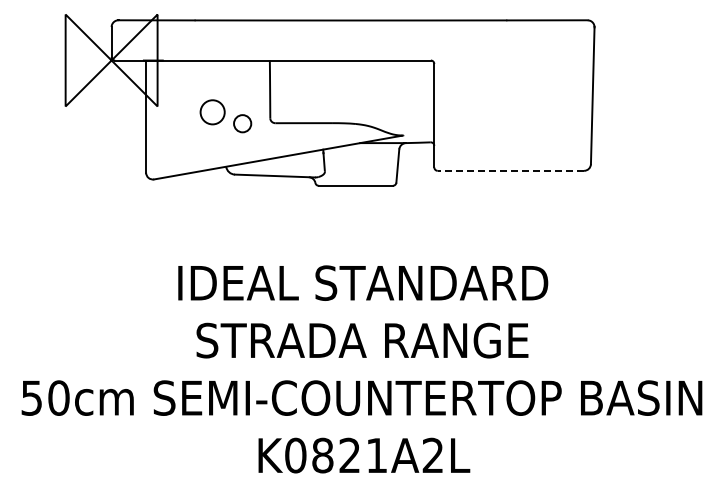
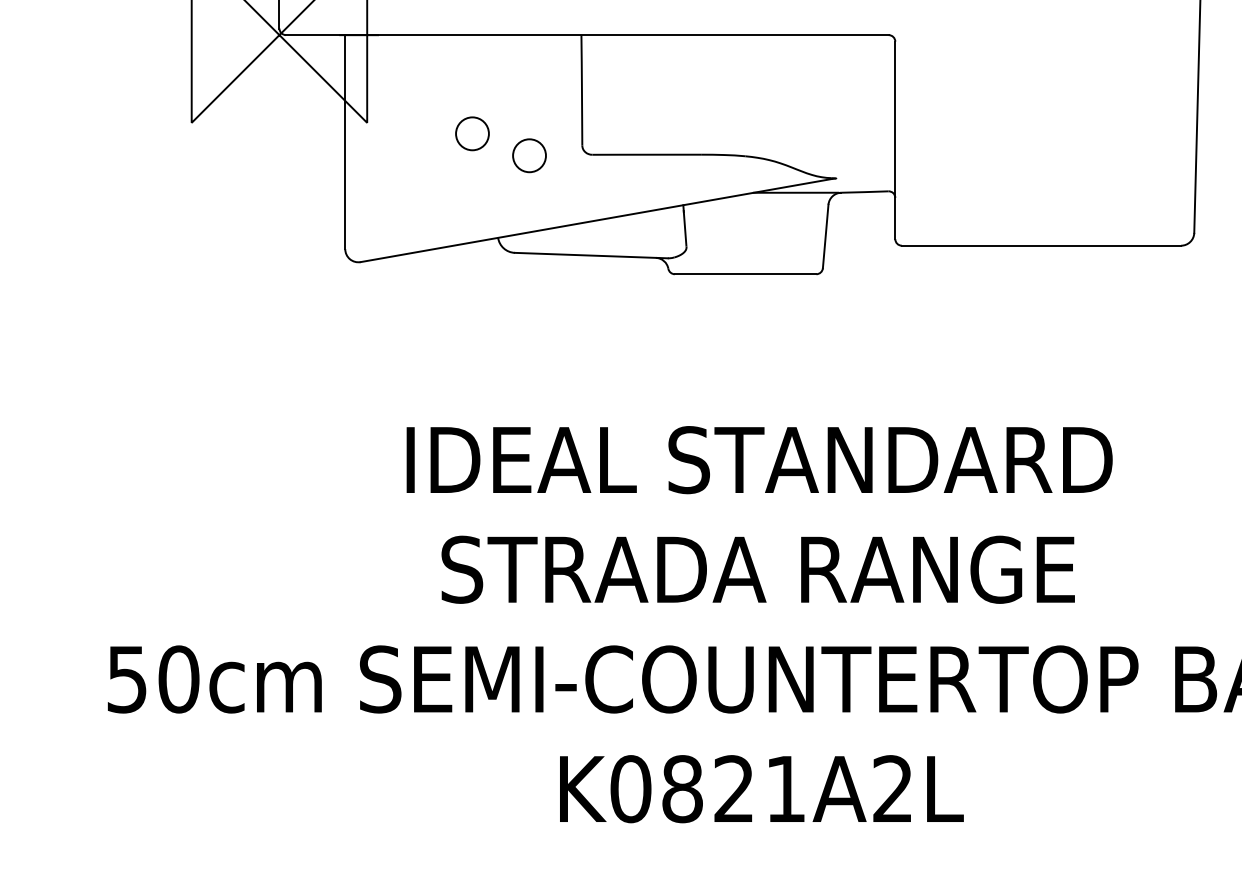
circle: (212, 111) -> (471, 132), size x0.71
line: (510, 170) -> (1040, 245), dashed -> solid

